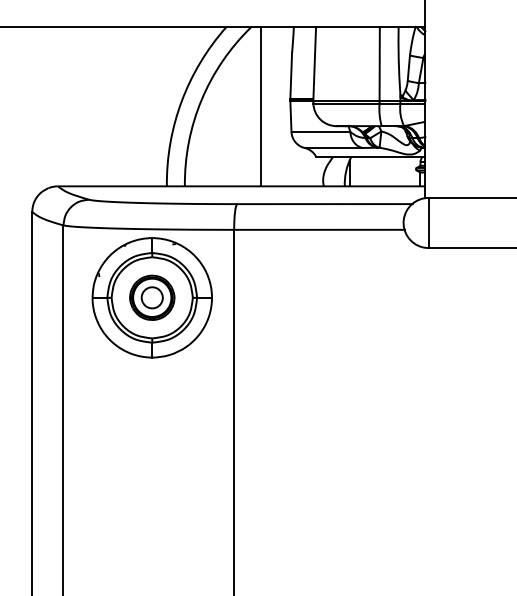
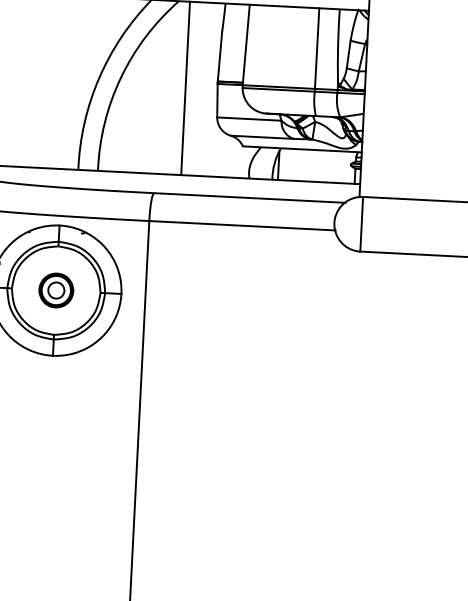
part: (152, 297) -> (56, 290), size x0.7

